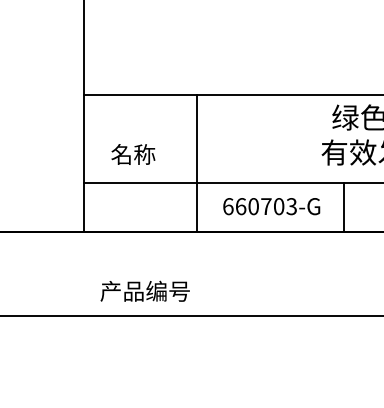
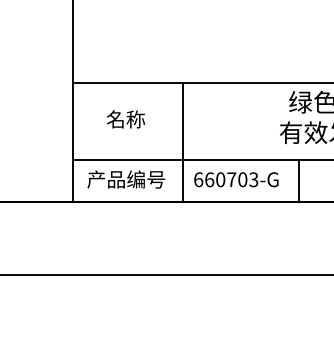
text: (132, 154) -> (125, 119), moved
line: (197, 163) -> (183, 142), moved
text: (145, 291) -> (126, 179), moved

